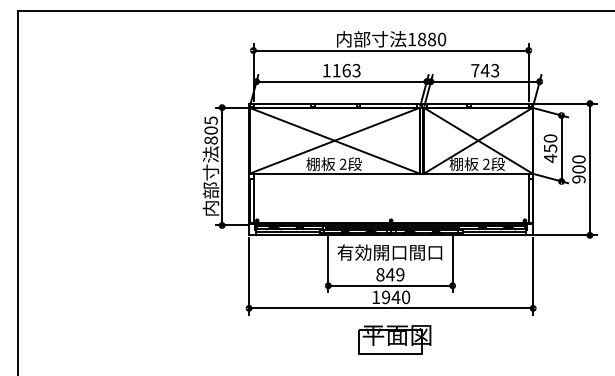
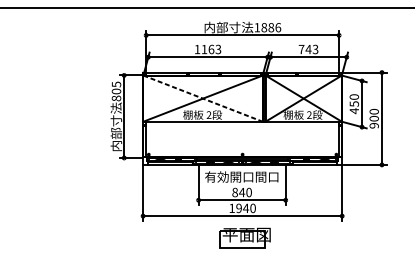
text: (442, 39) -> (278, 27), 1880 -> 1886
line: (335, 140) -> (203, 98), solid -> dashed
text: (400, 274) -> (249, 192), 849 -> 840

